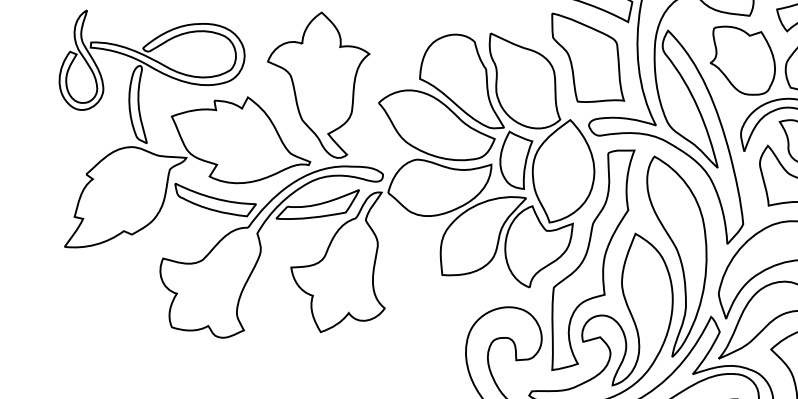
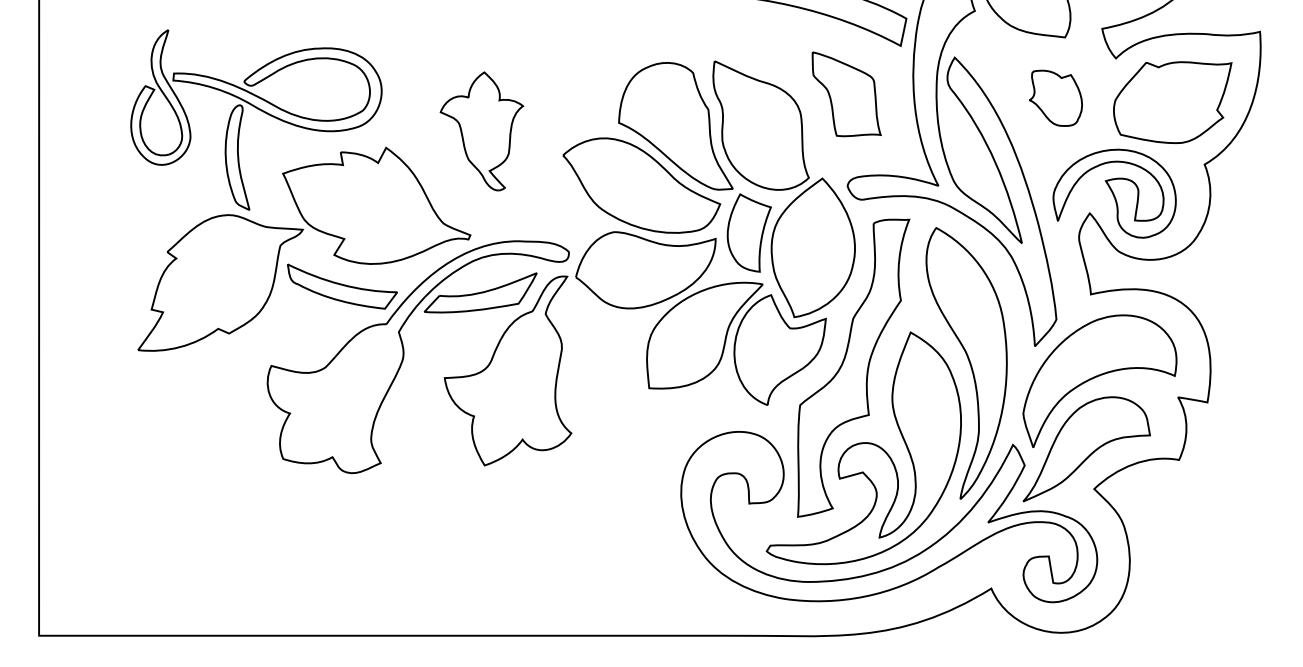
part: (588, 57) -> (846, 94), size x0.7
part: (742, 60) -> (1055, 98), size x0.6
part: (318, 85) -> (481, 131), size x0.6

